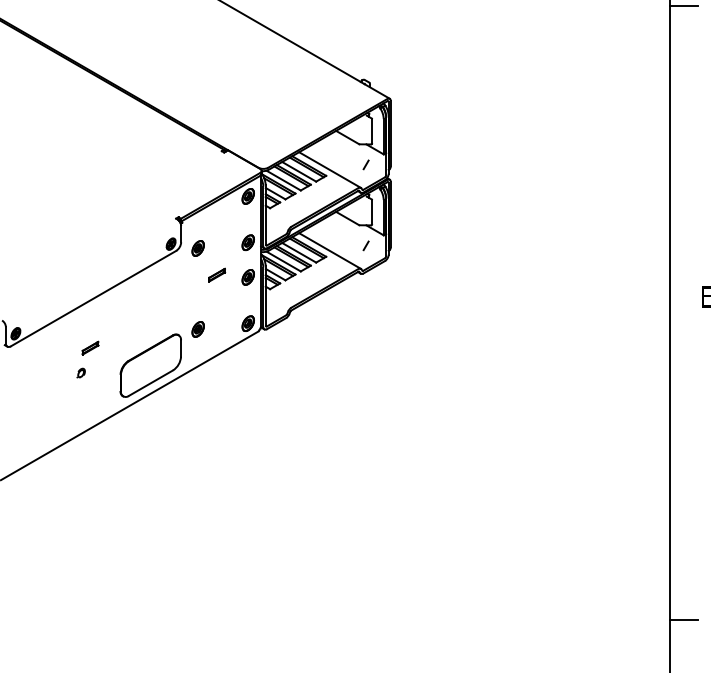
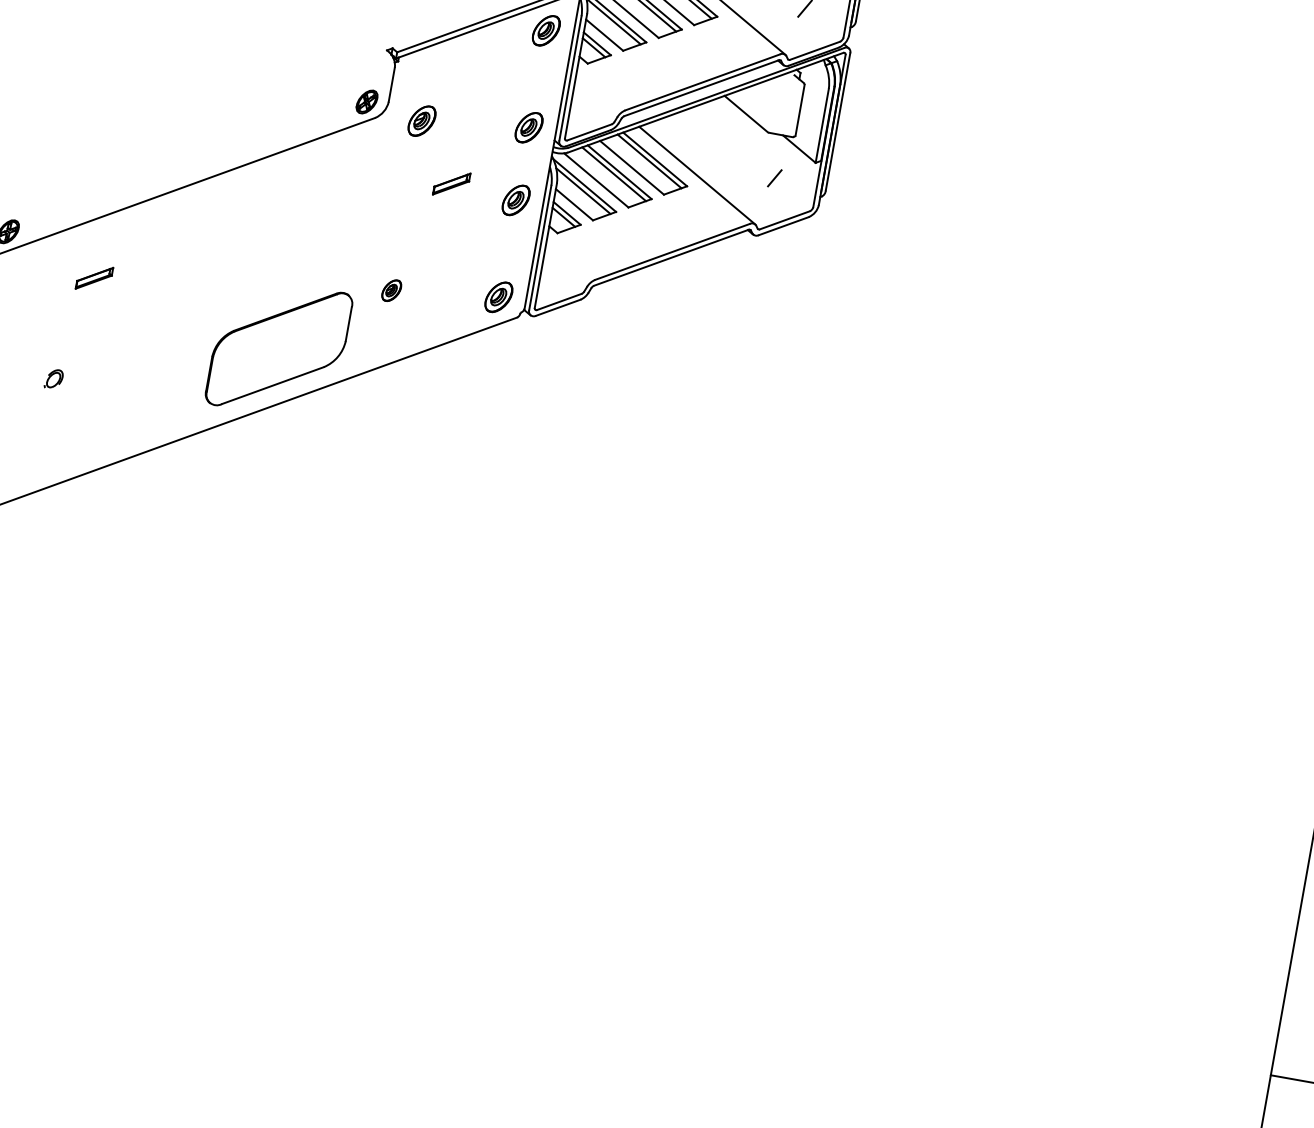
part: (197, 329) -> (390, 290), size x0.7
part: (90, 347) -> (94, 276), moved
part: (80, 372) -> (52, 377), moved

